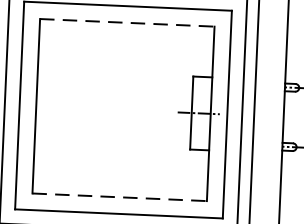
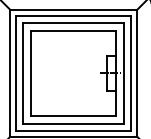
line: (128, 21) -> (74, 30), dashed -> solid
line: (121, 197) -> (74, 115), dashed -> solid

